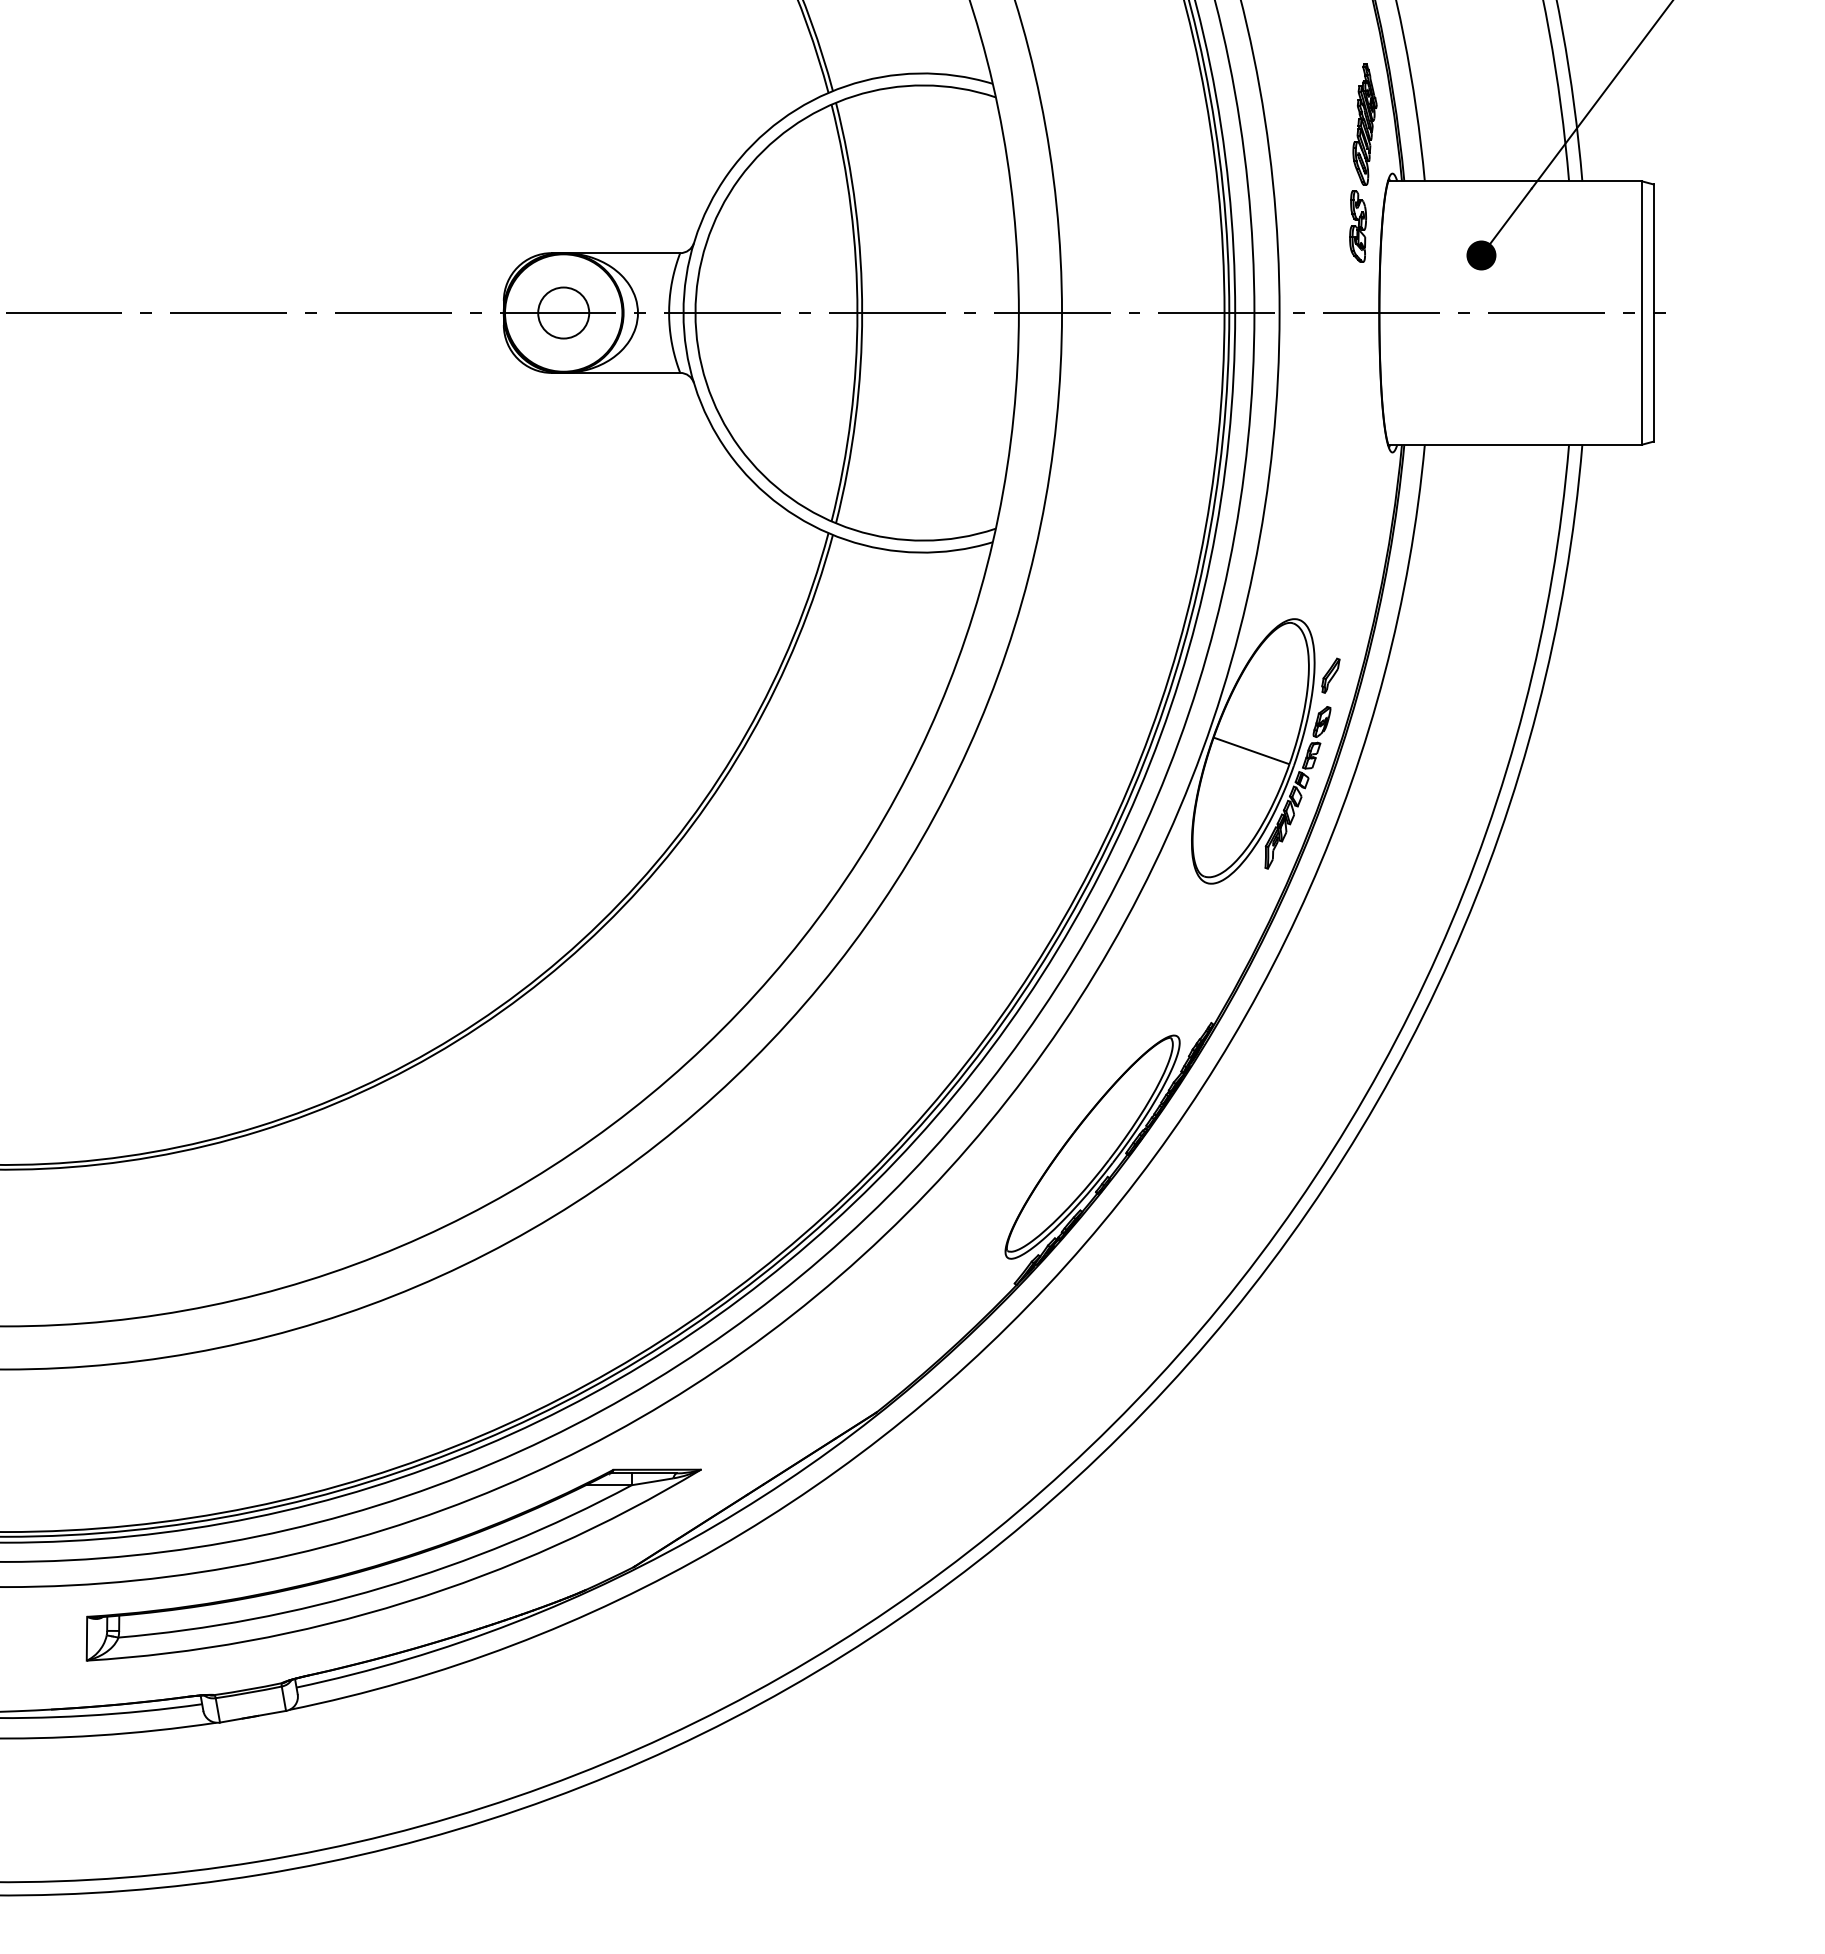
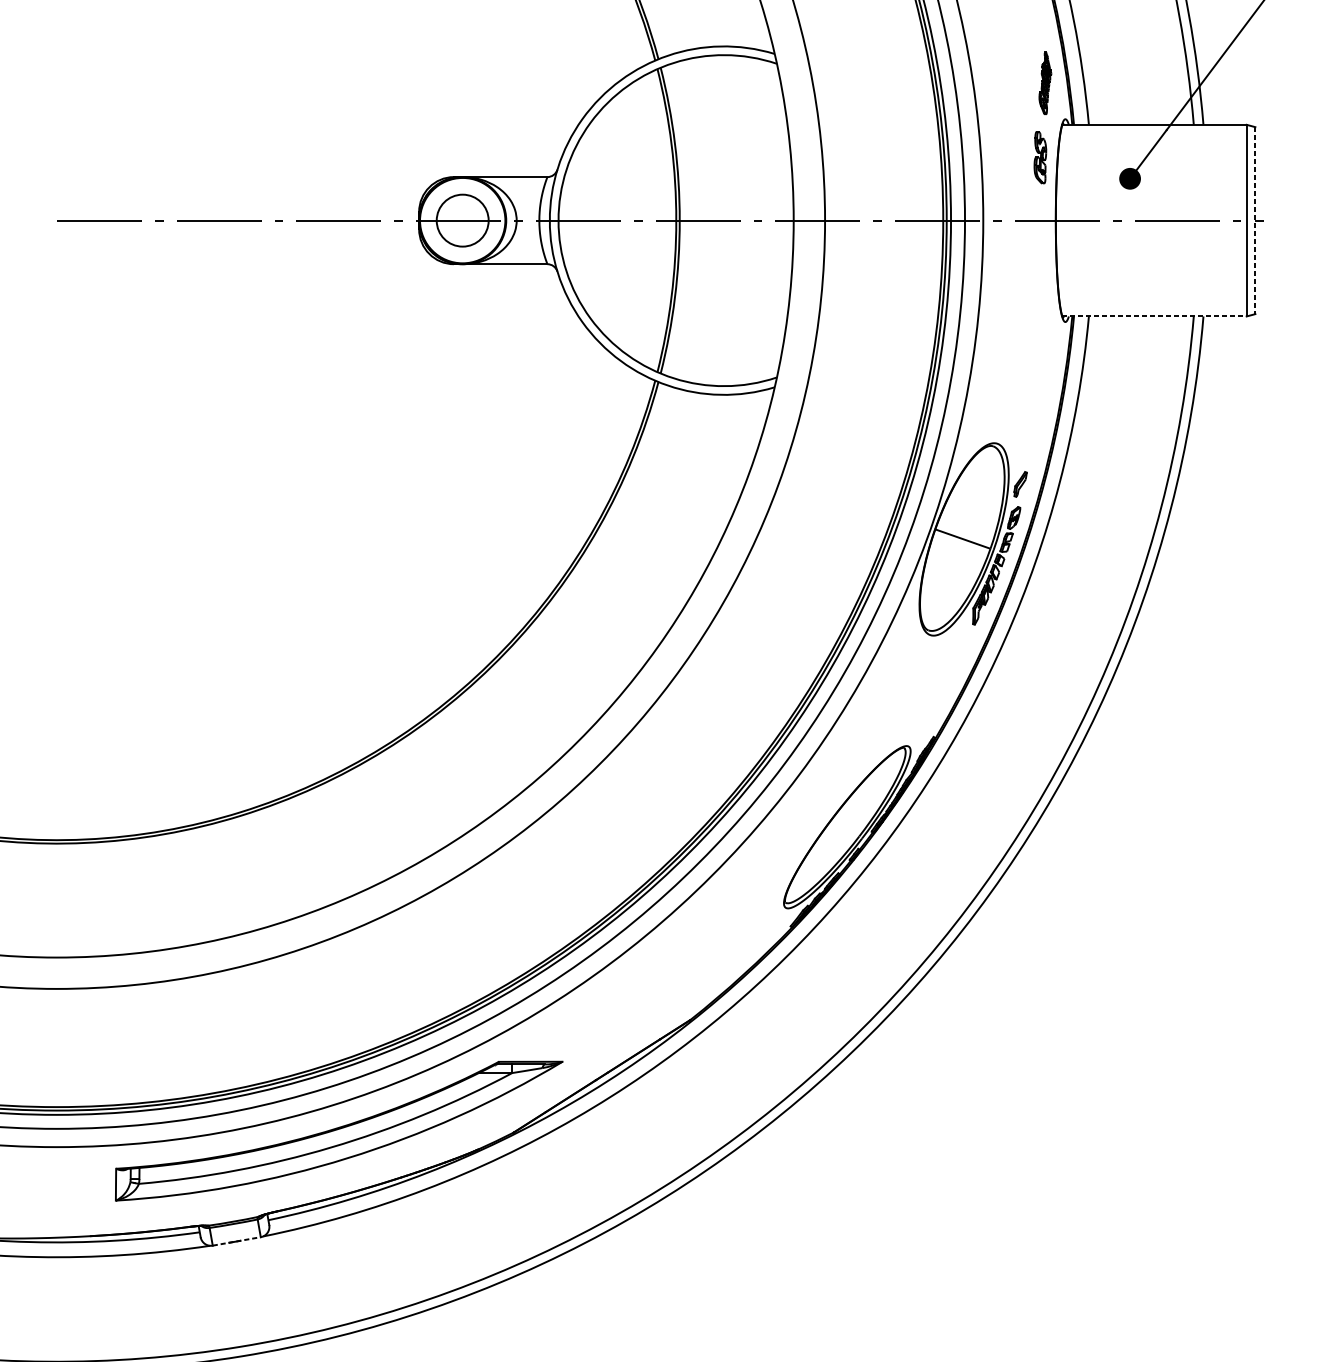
part: (1364, 124) -> (1045, 83), size x0.7
circle: (563, 312) -> (462, 220), size x1.4
line: (1653, 313) -> (1255, 220), solid -> dashed
line: (1515, 444) -> (1154, 316), solid -> dashed
line: (253, 1716) -> (237, 1241), solid -> dashed

